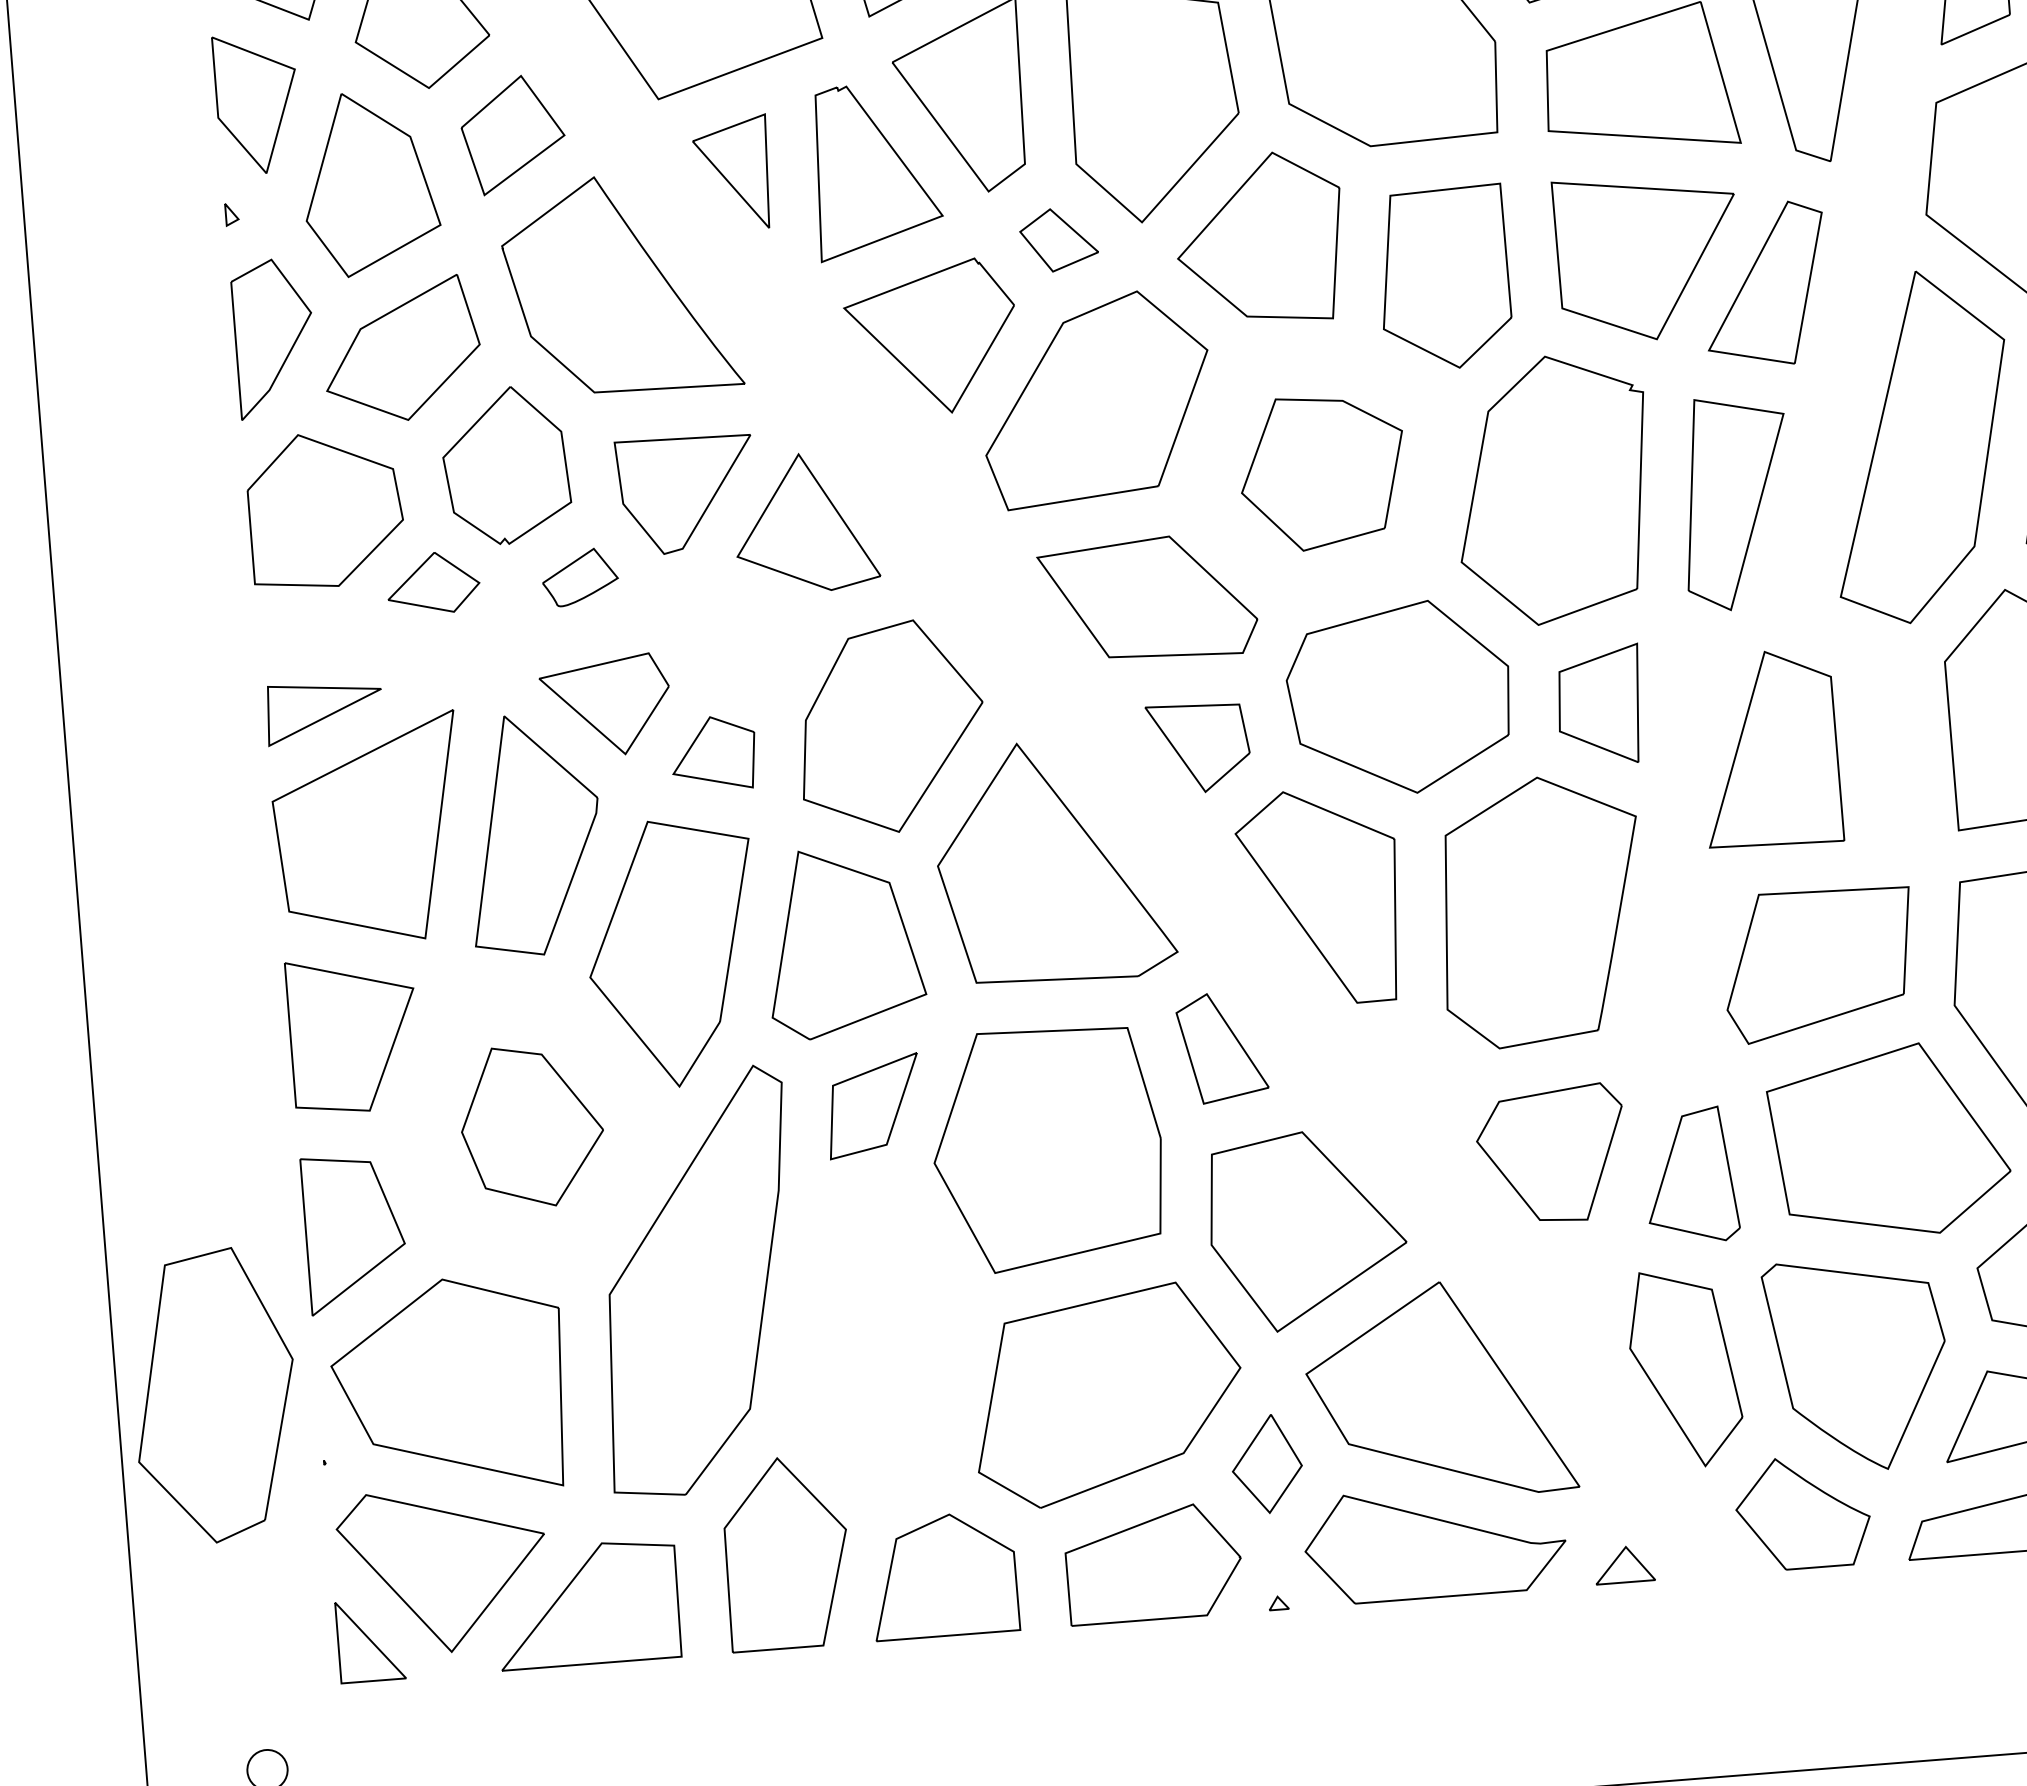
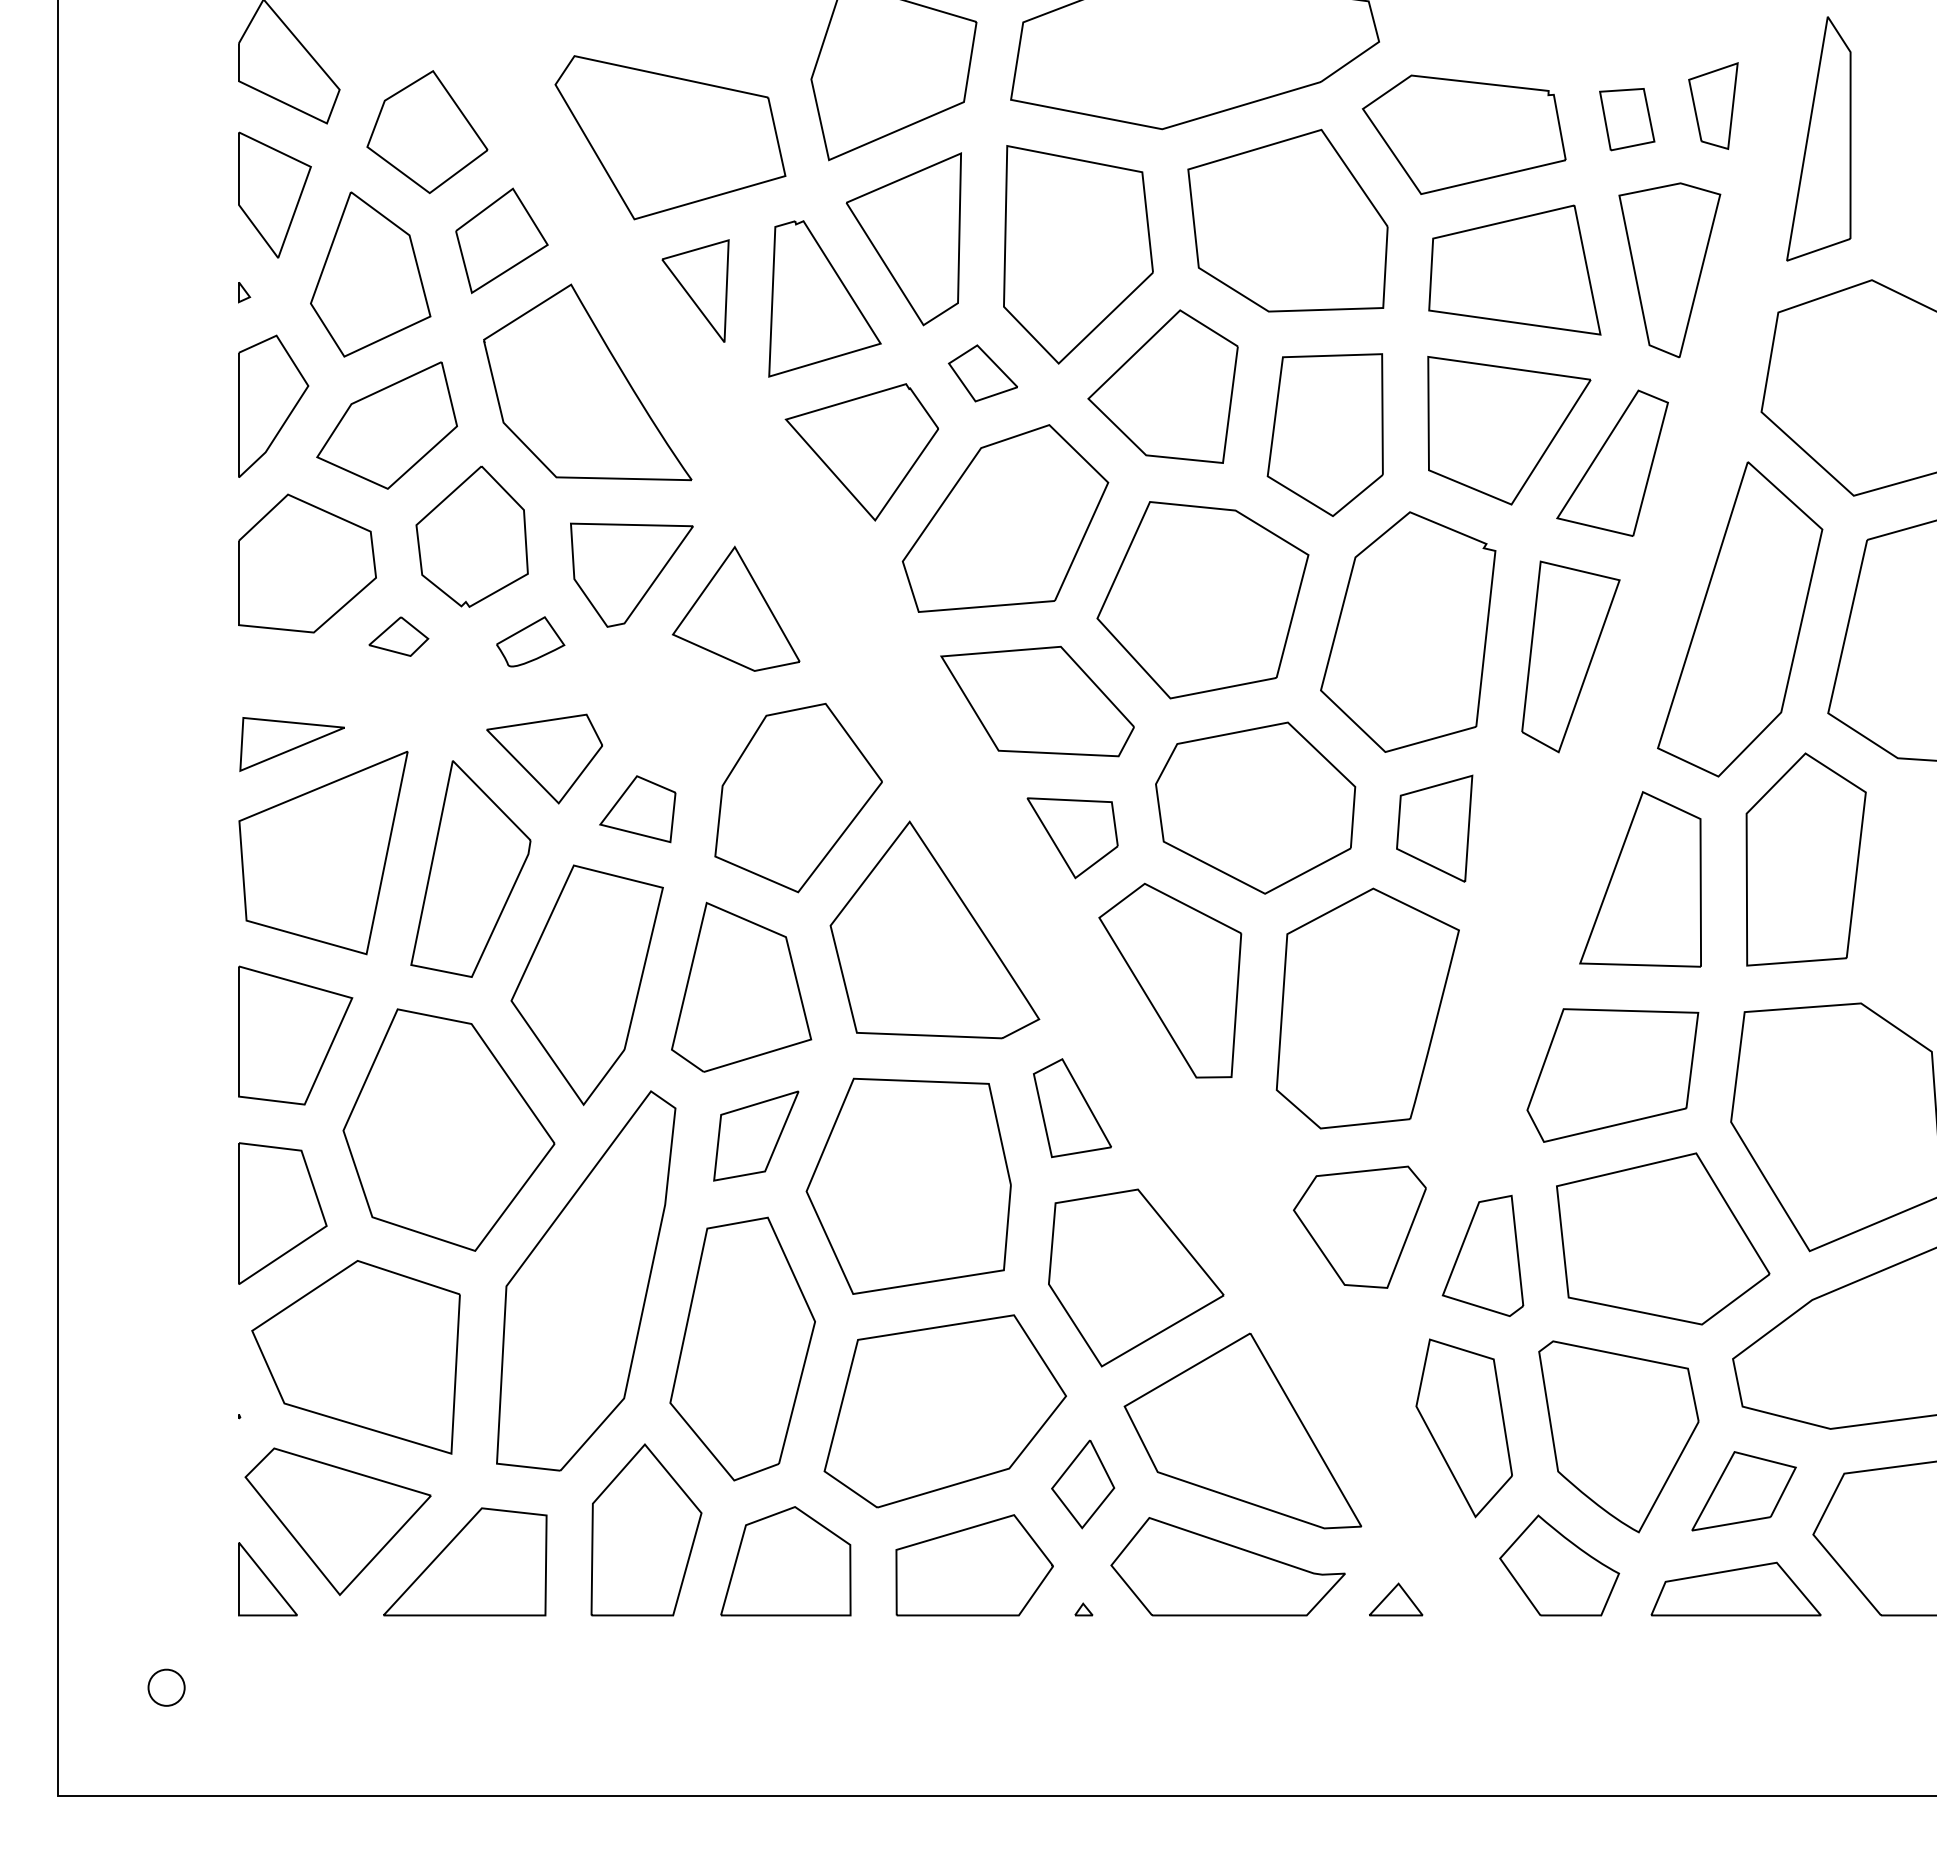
part: (1322, 472) -> (1202, 600), size x1.43
part: (433, 582) -> (398, 636), size x0.71
part: (1769, 749) -> (1640, 879), moved
part: (531, 1125) -> (448, 1129), size x1.67
part: (214, 1395) -> (742, 1348), moved

